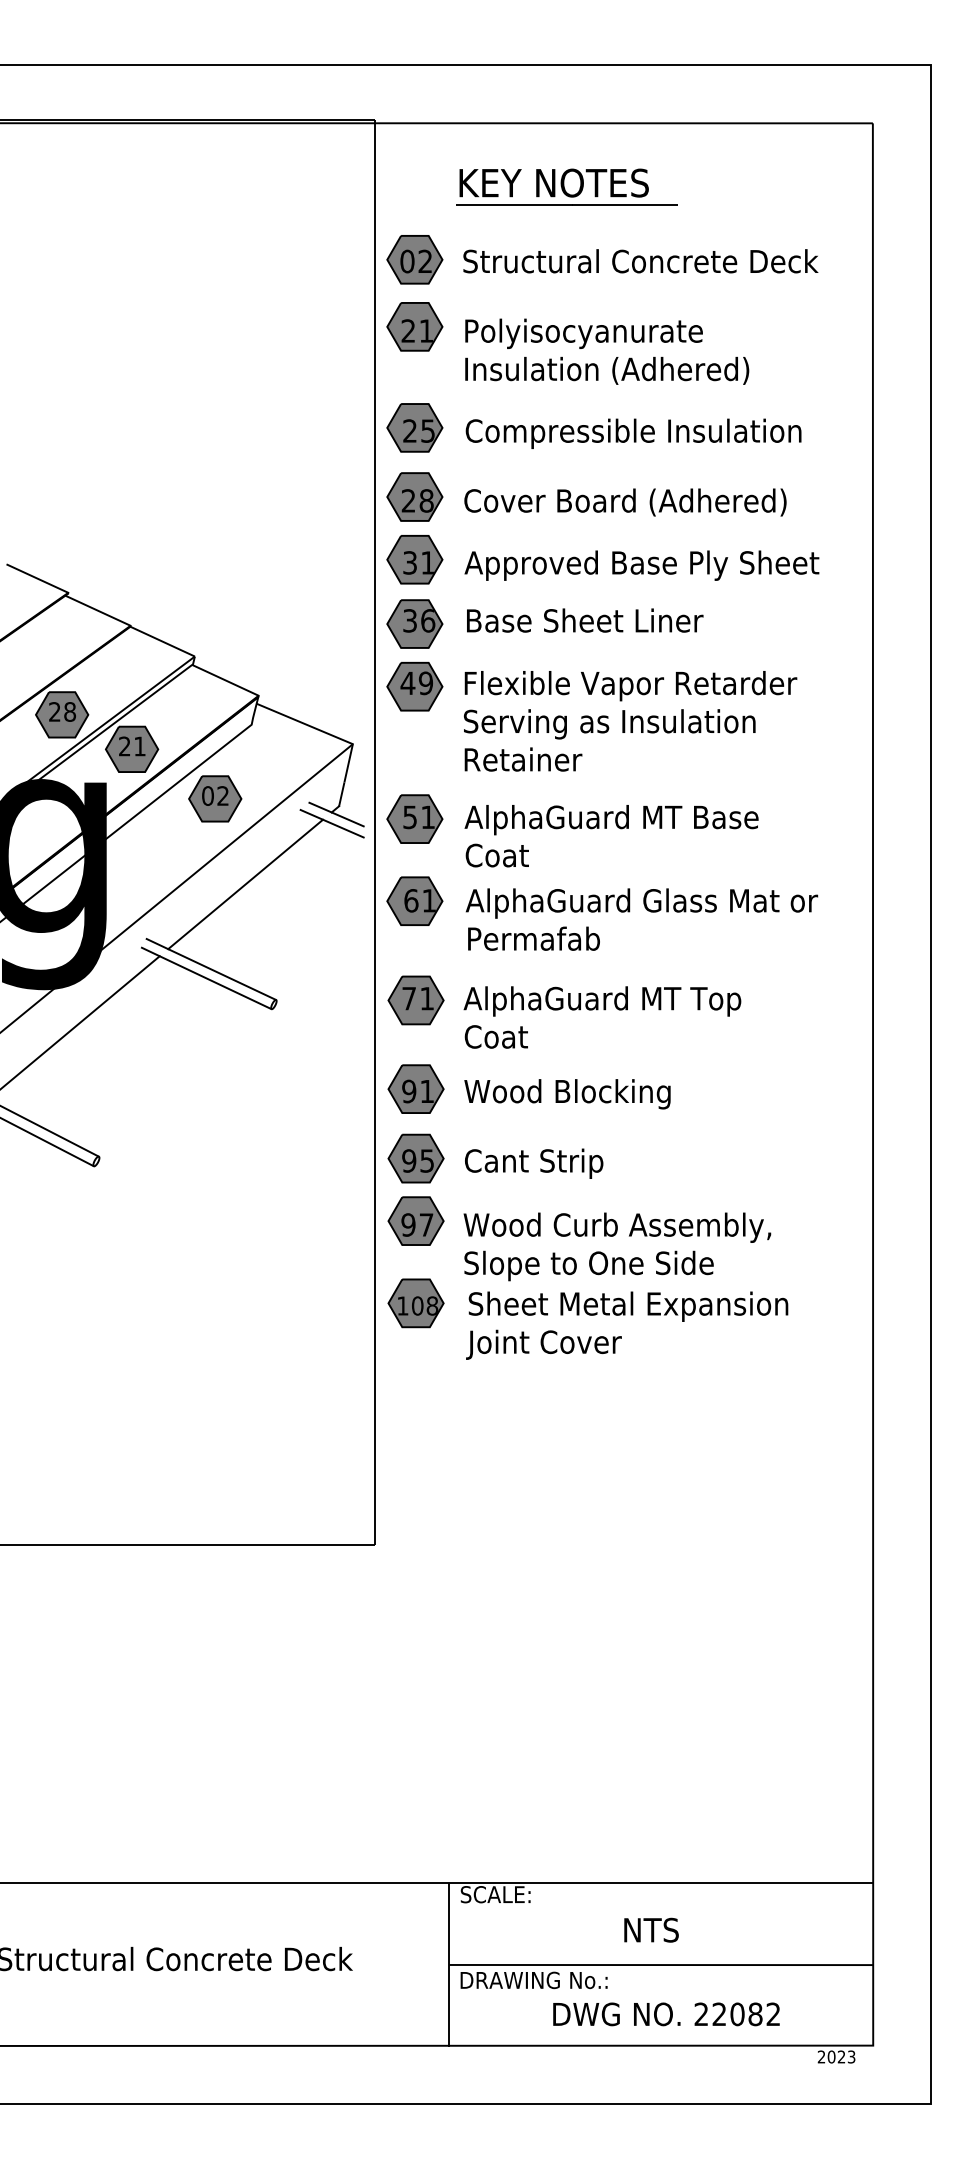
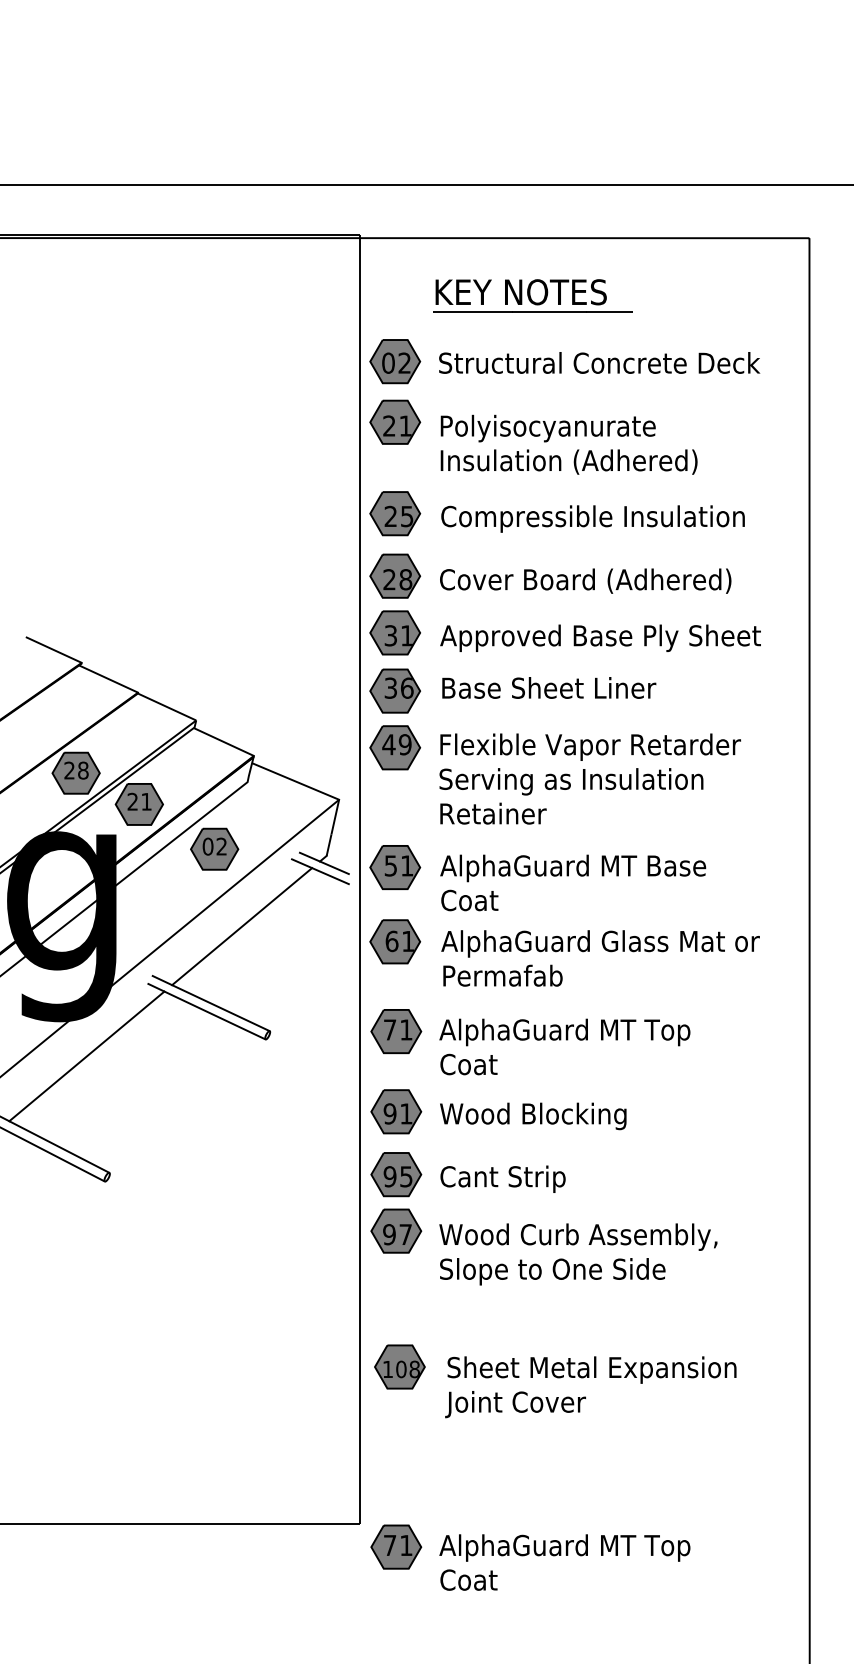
part: (587, 1318) -> (554, 1380), moved
part: (564, 1581) -> (530, 1557), added

